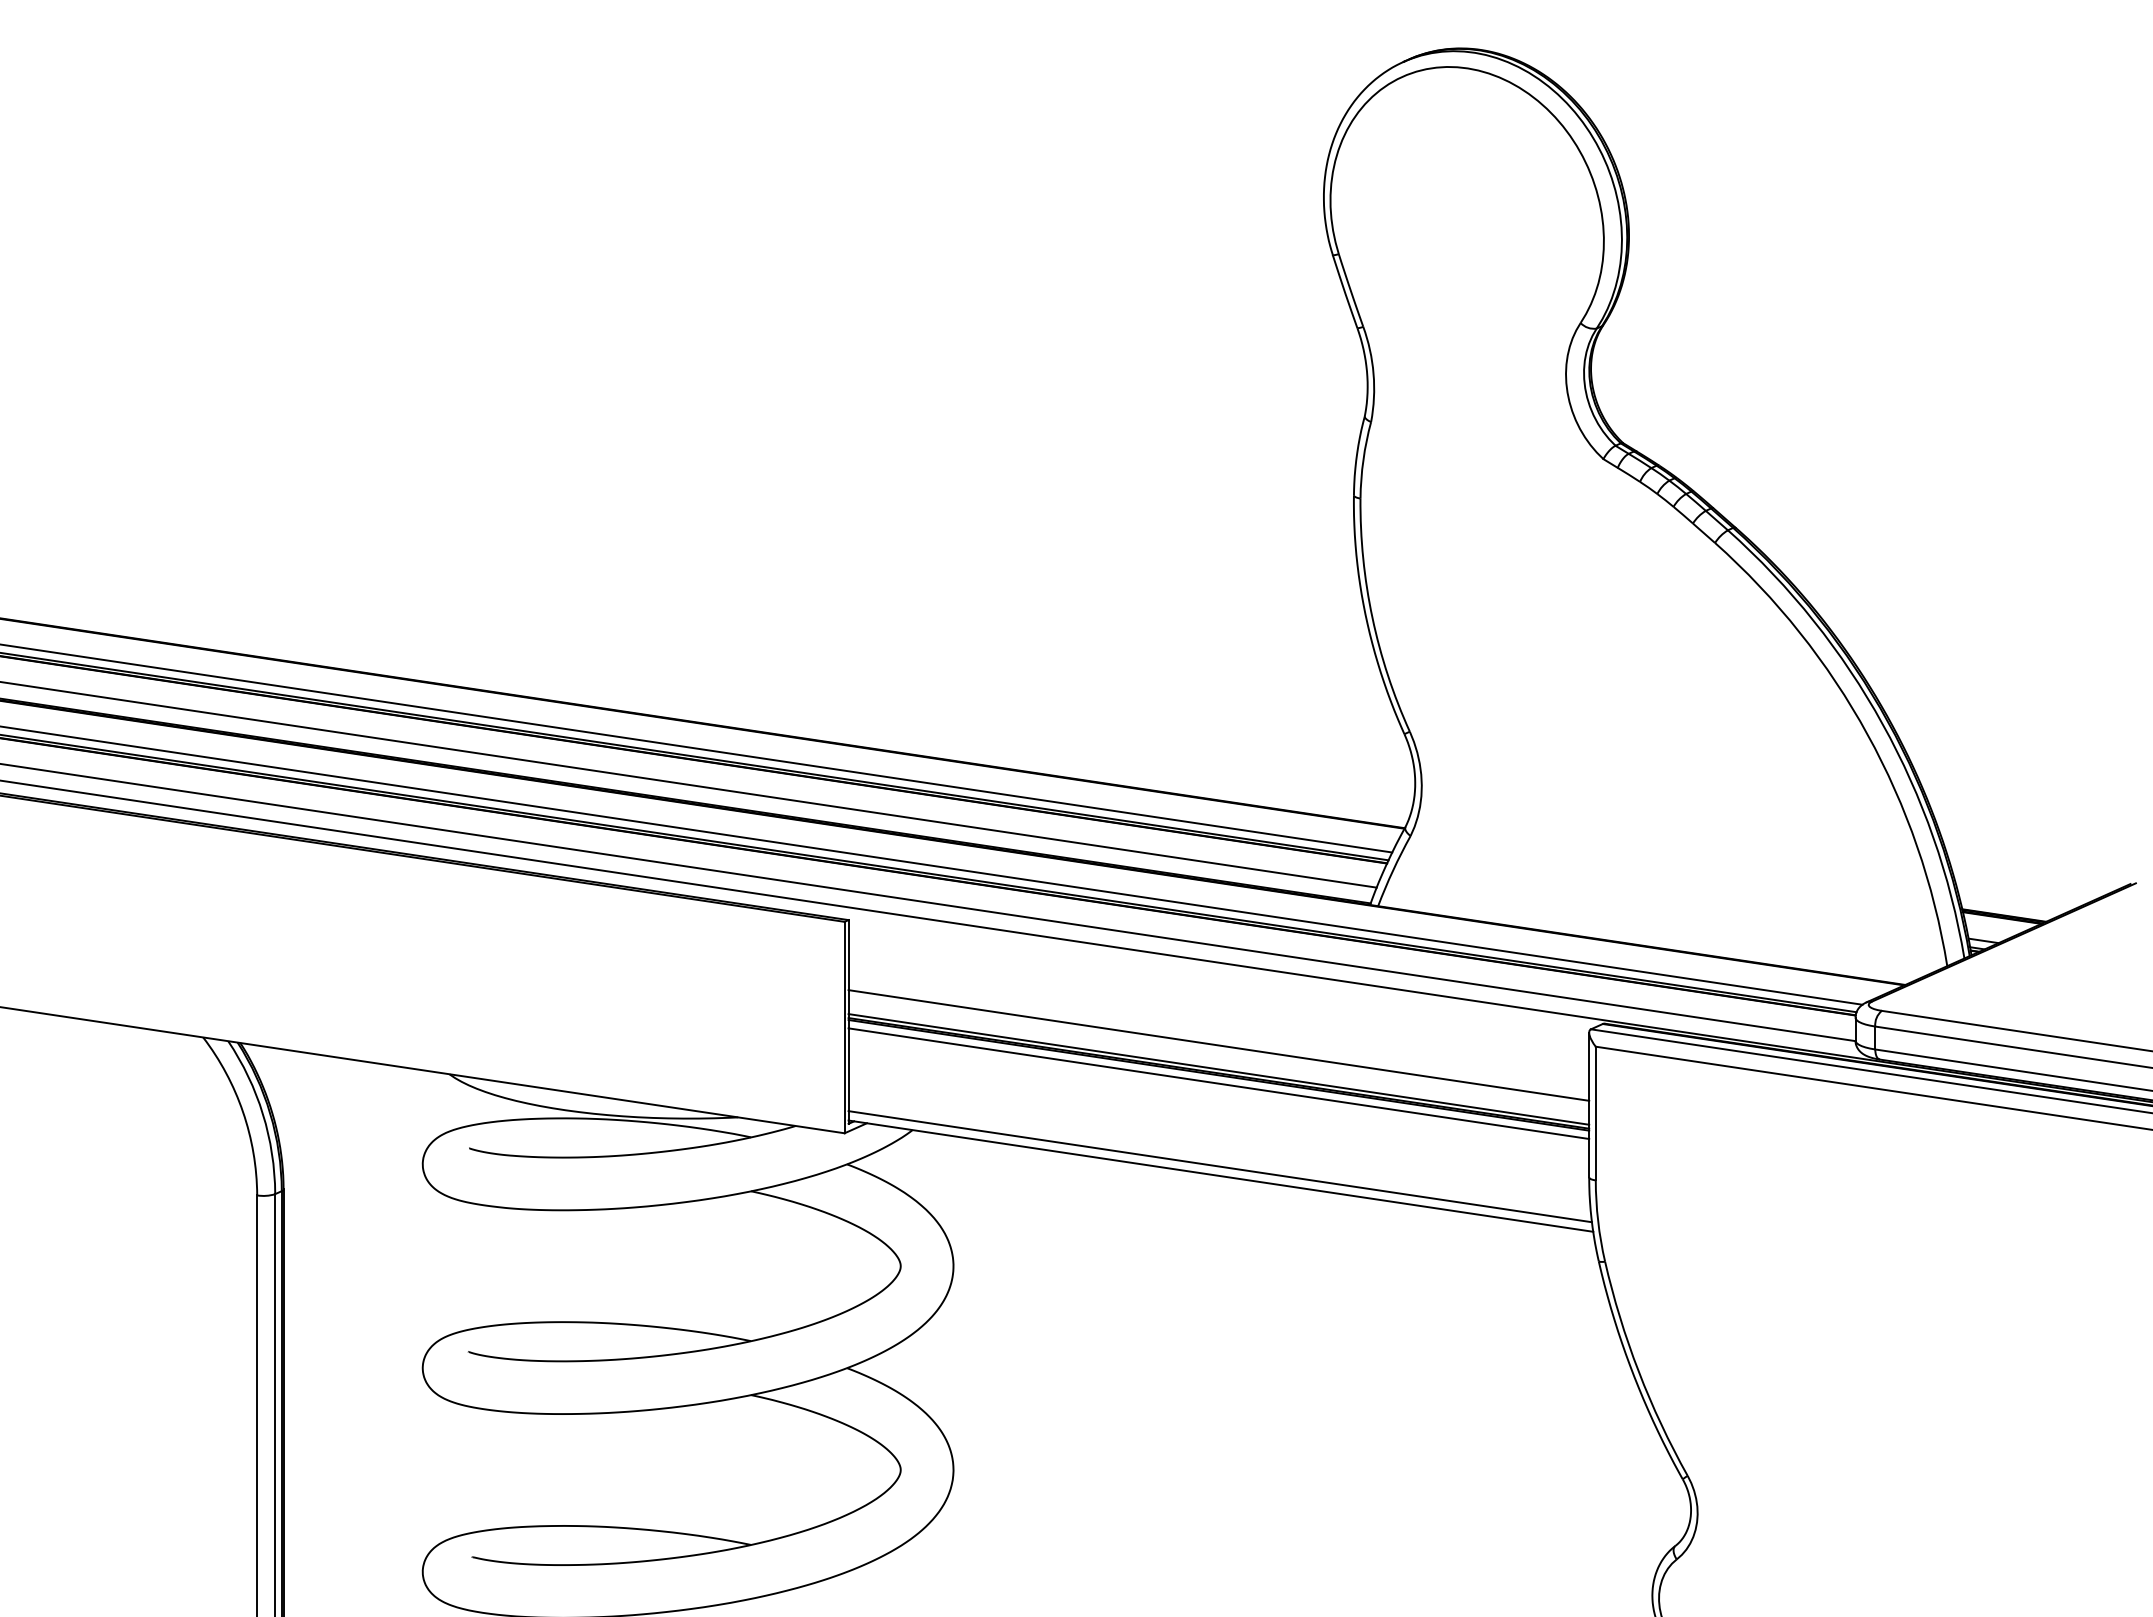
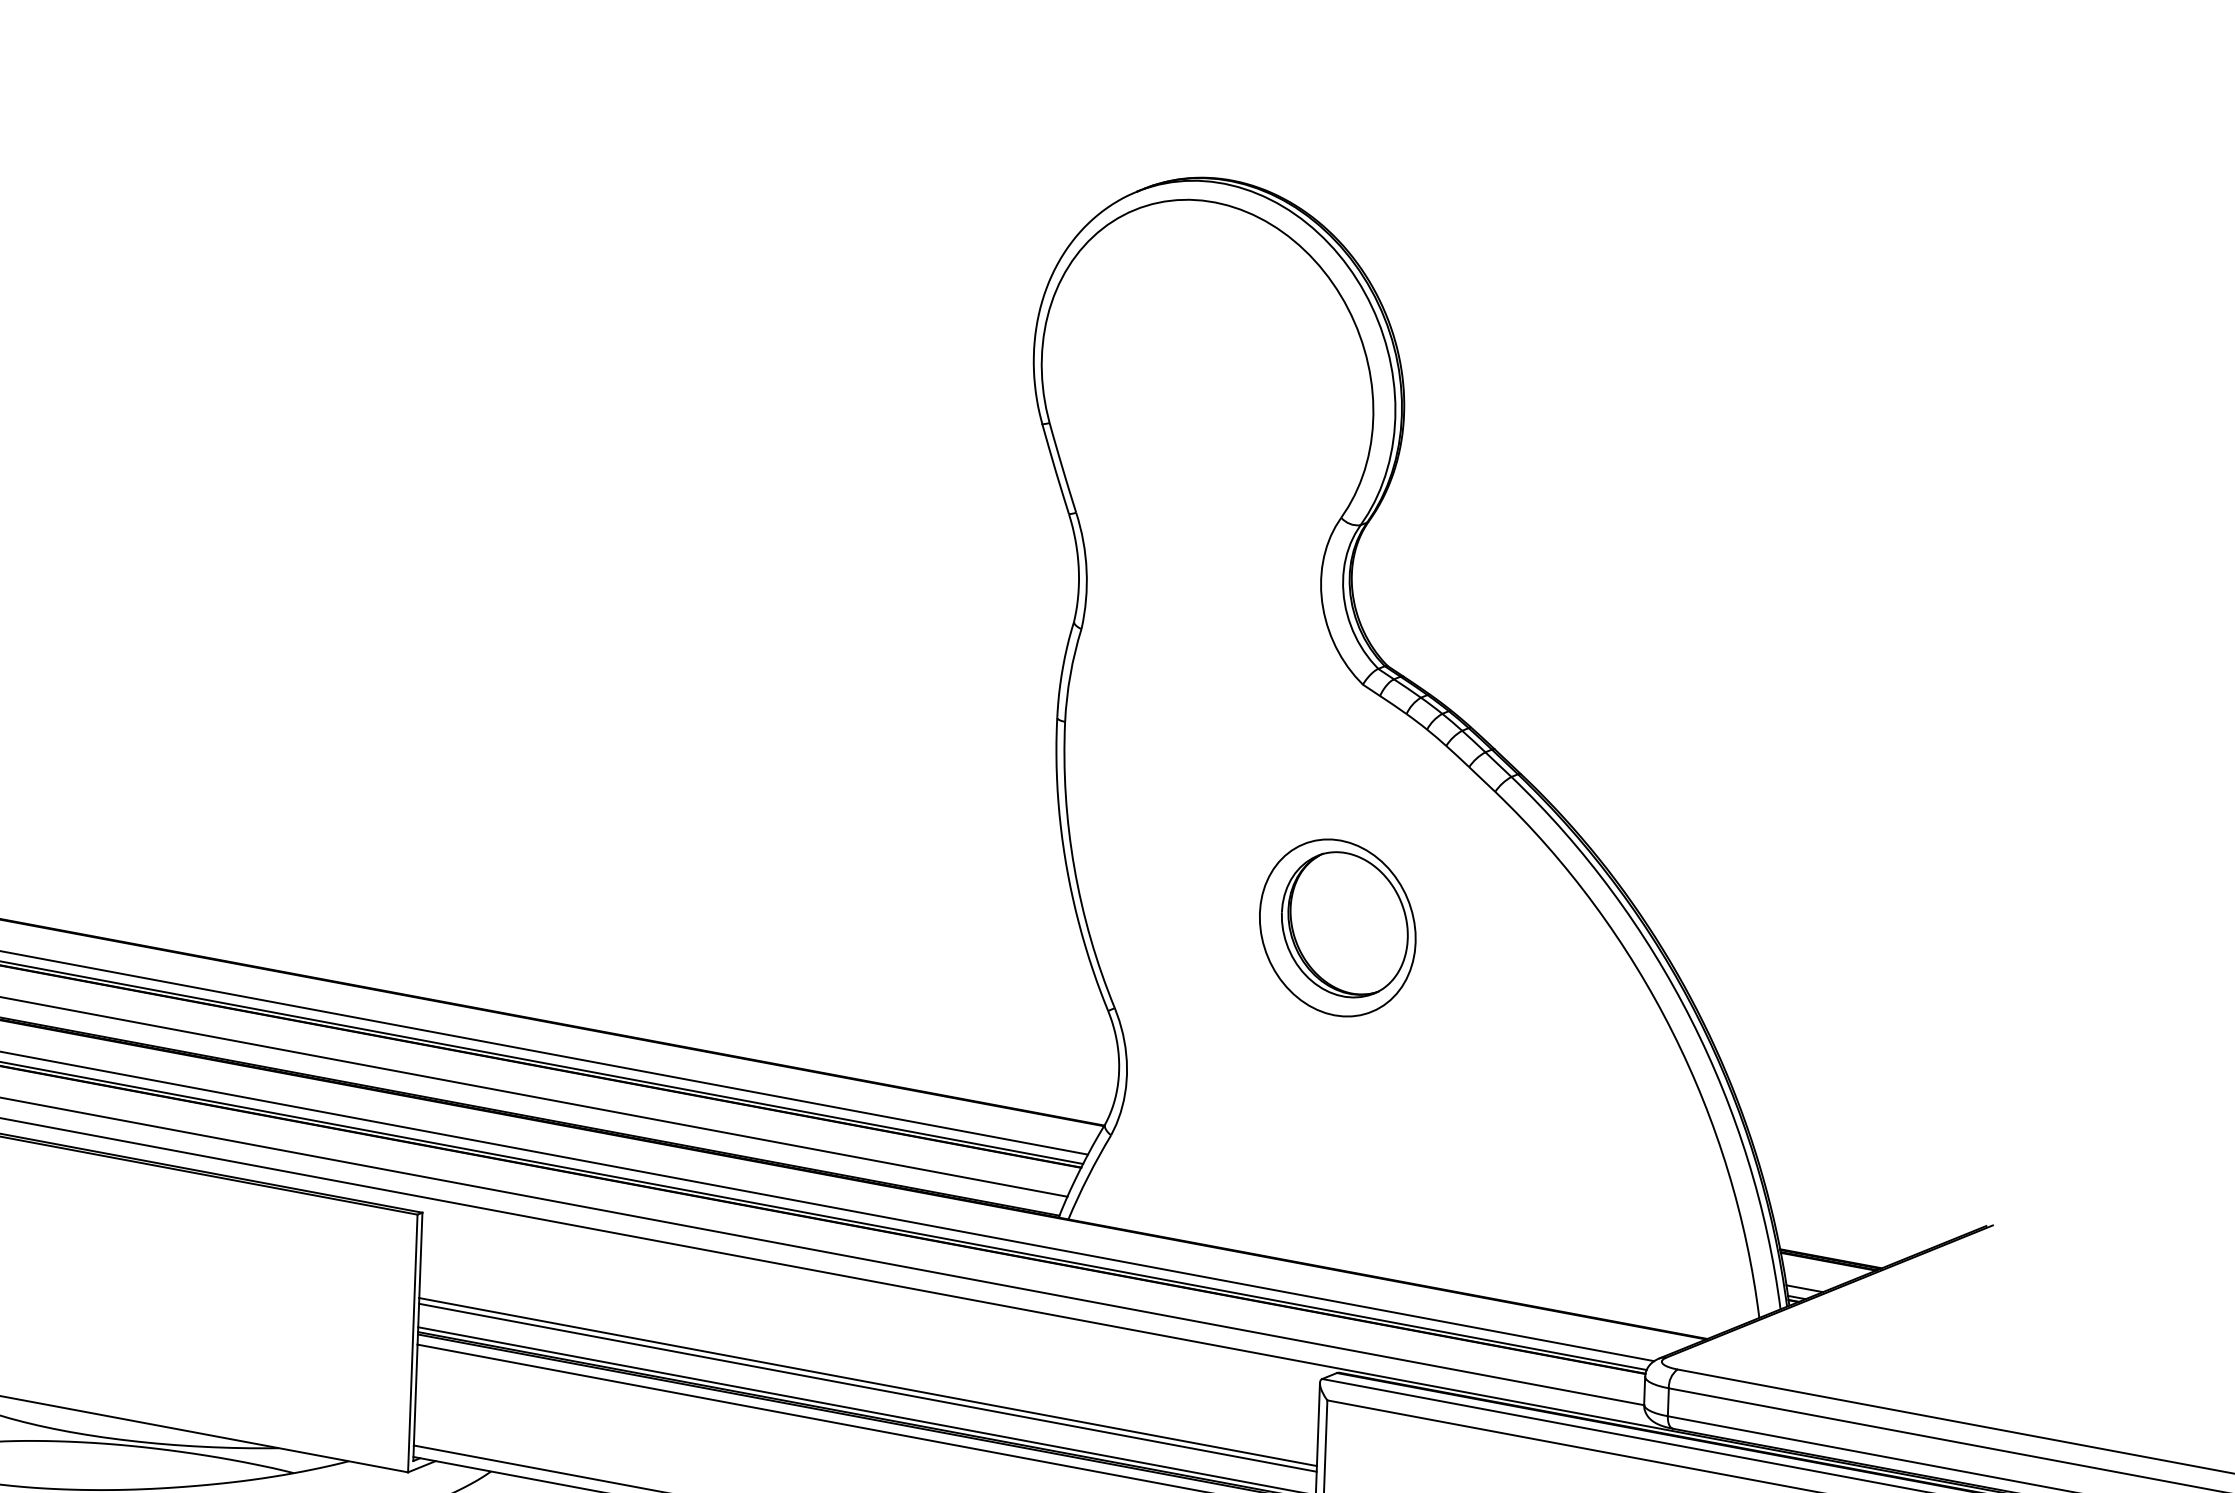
part: (1590, 659) -> (1338, 928), added
line: (1218, 1049) -> (867, 1386), added

